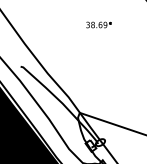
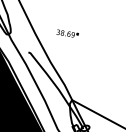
part: (98, 24) -> (67, 33), moved

